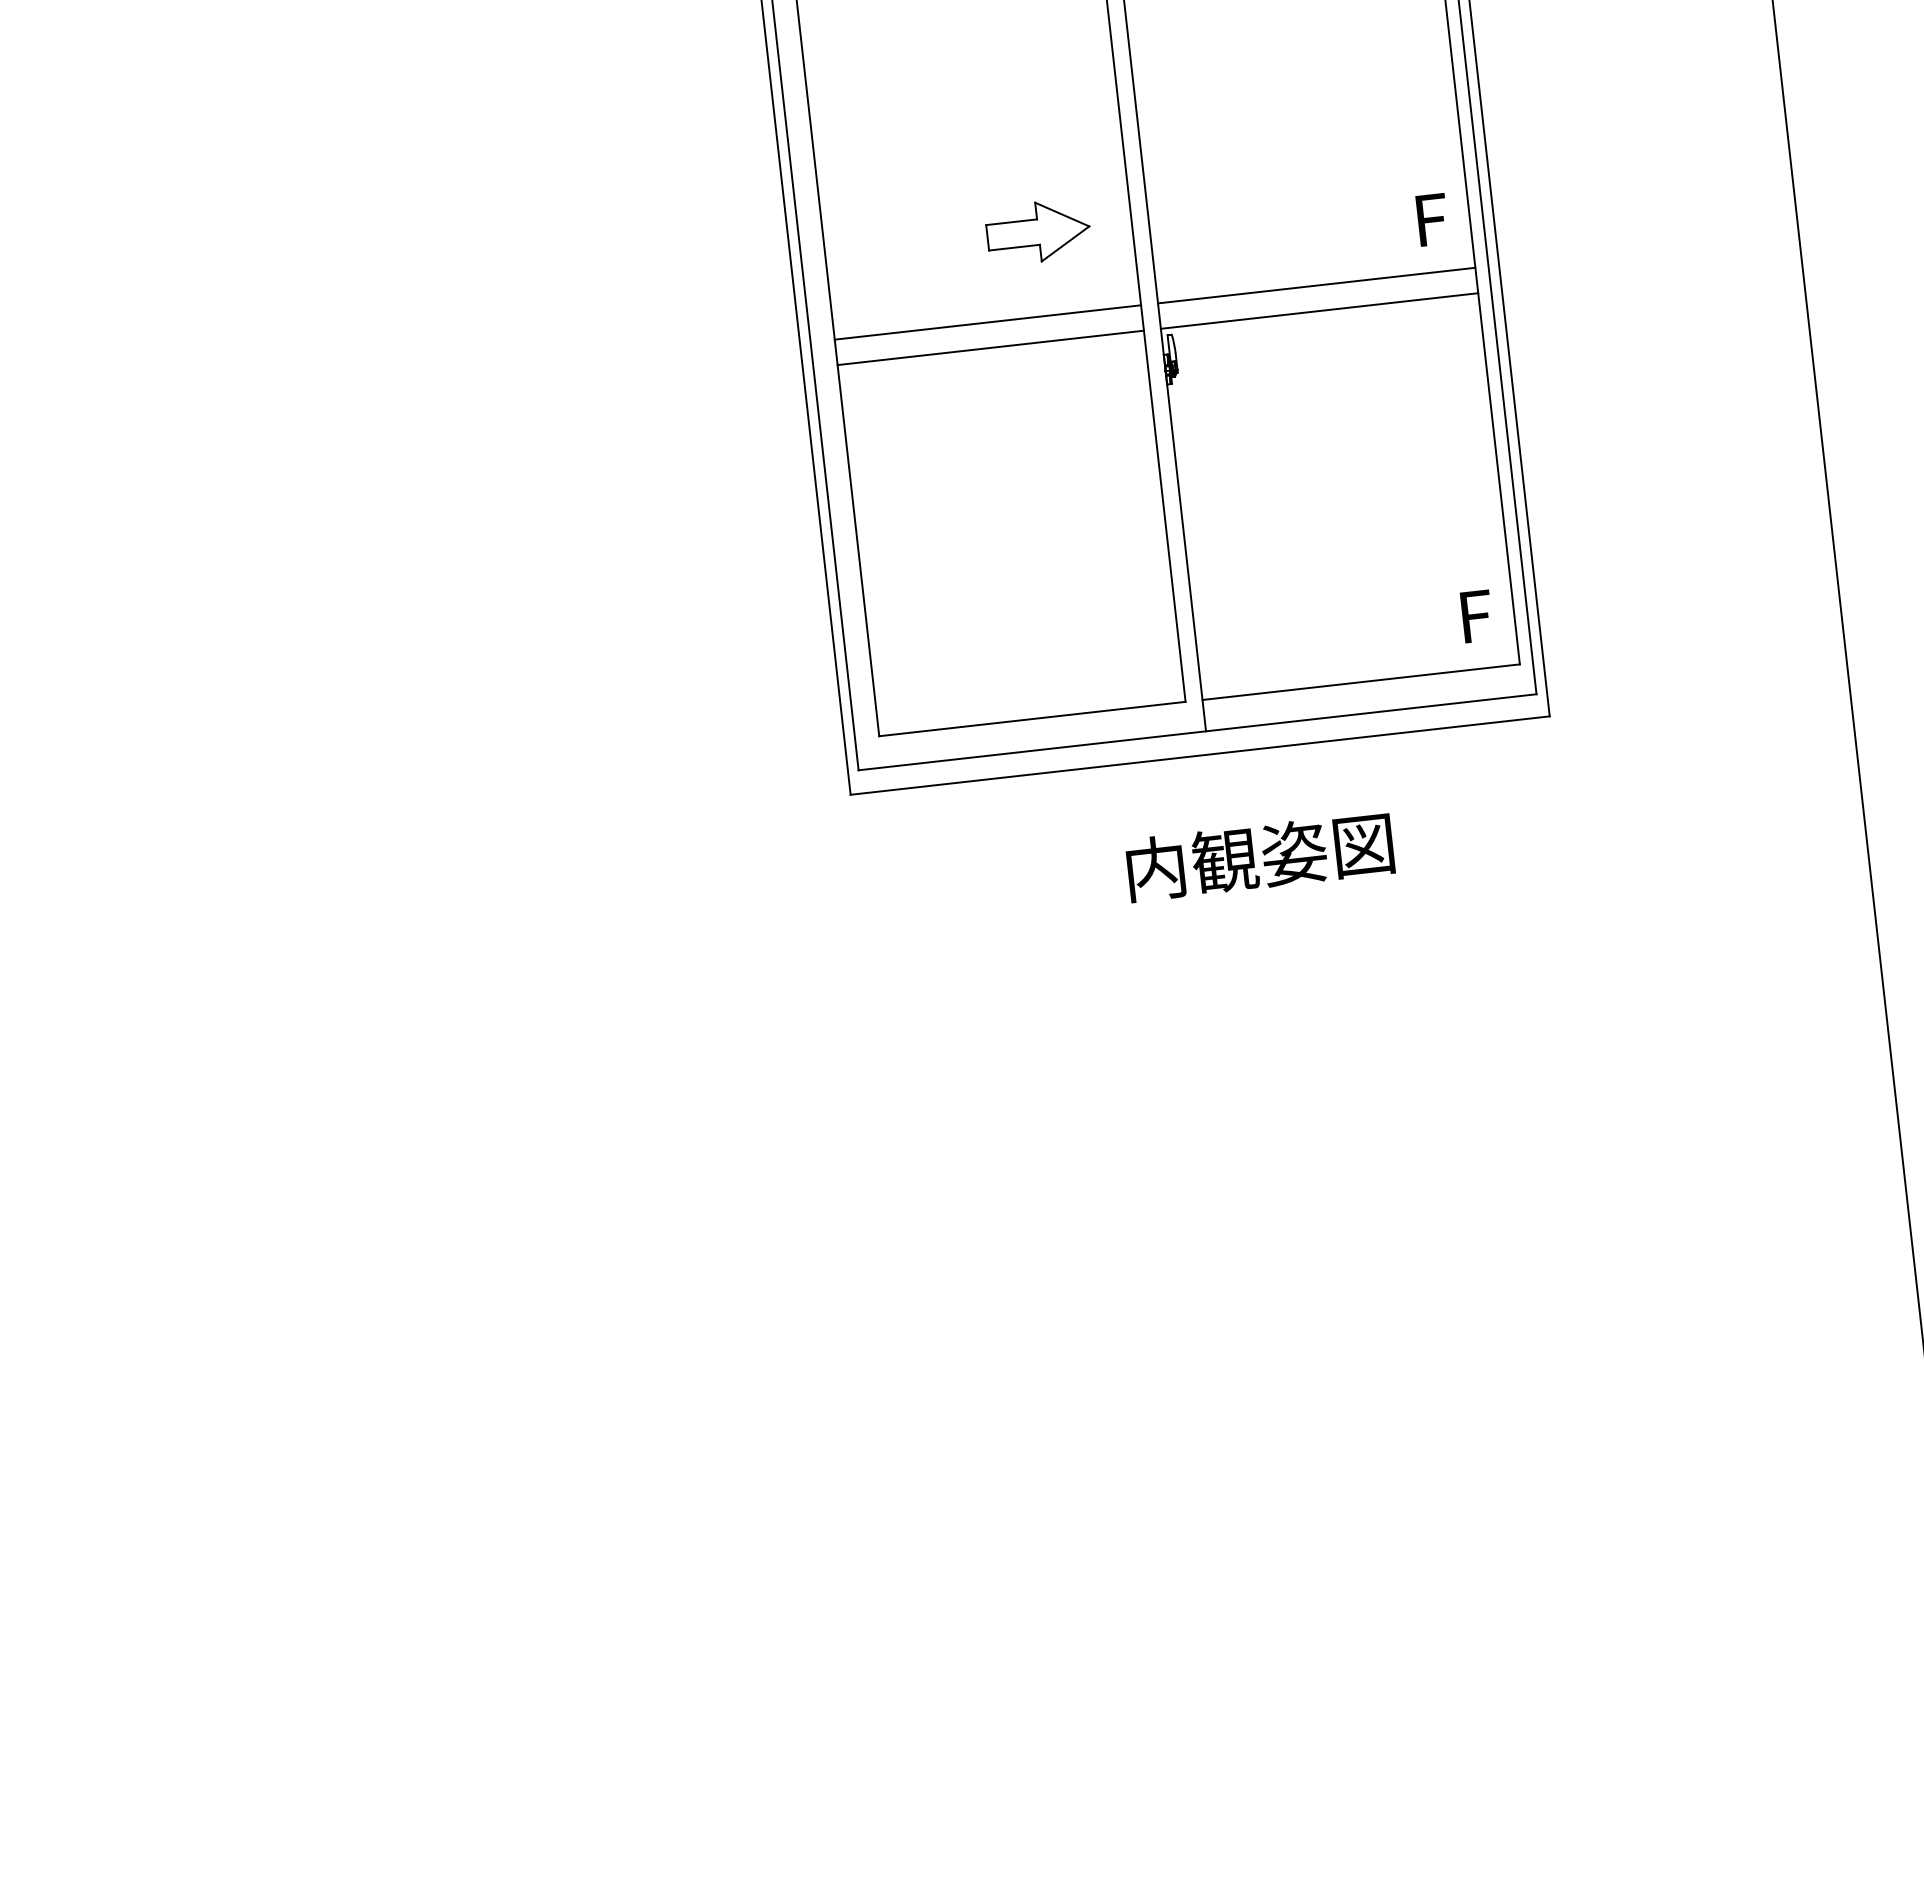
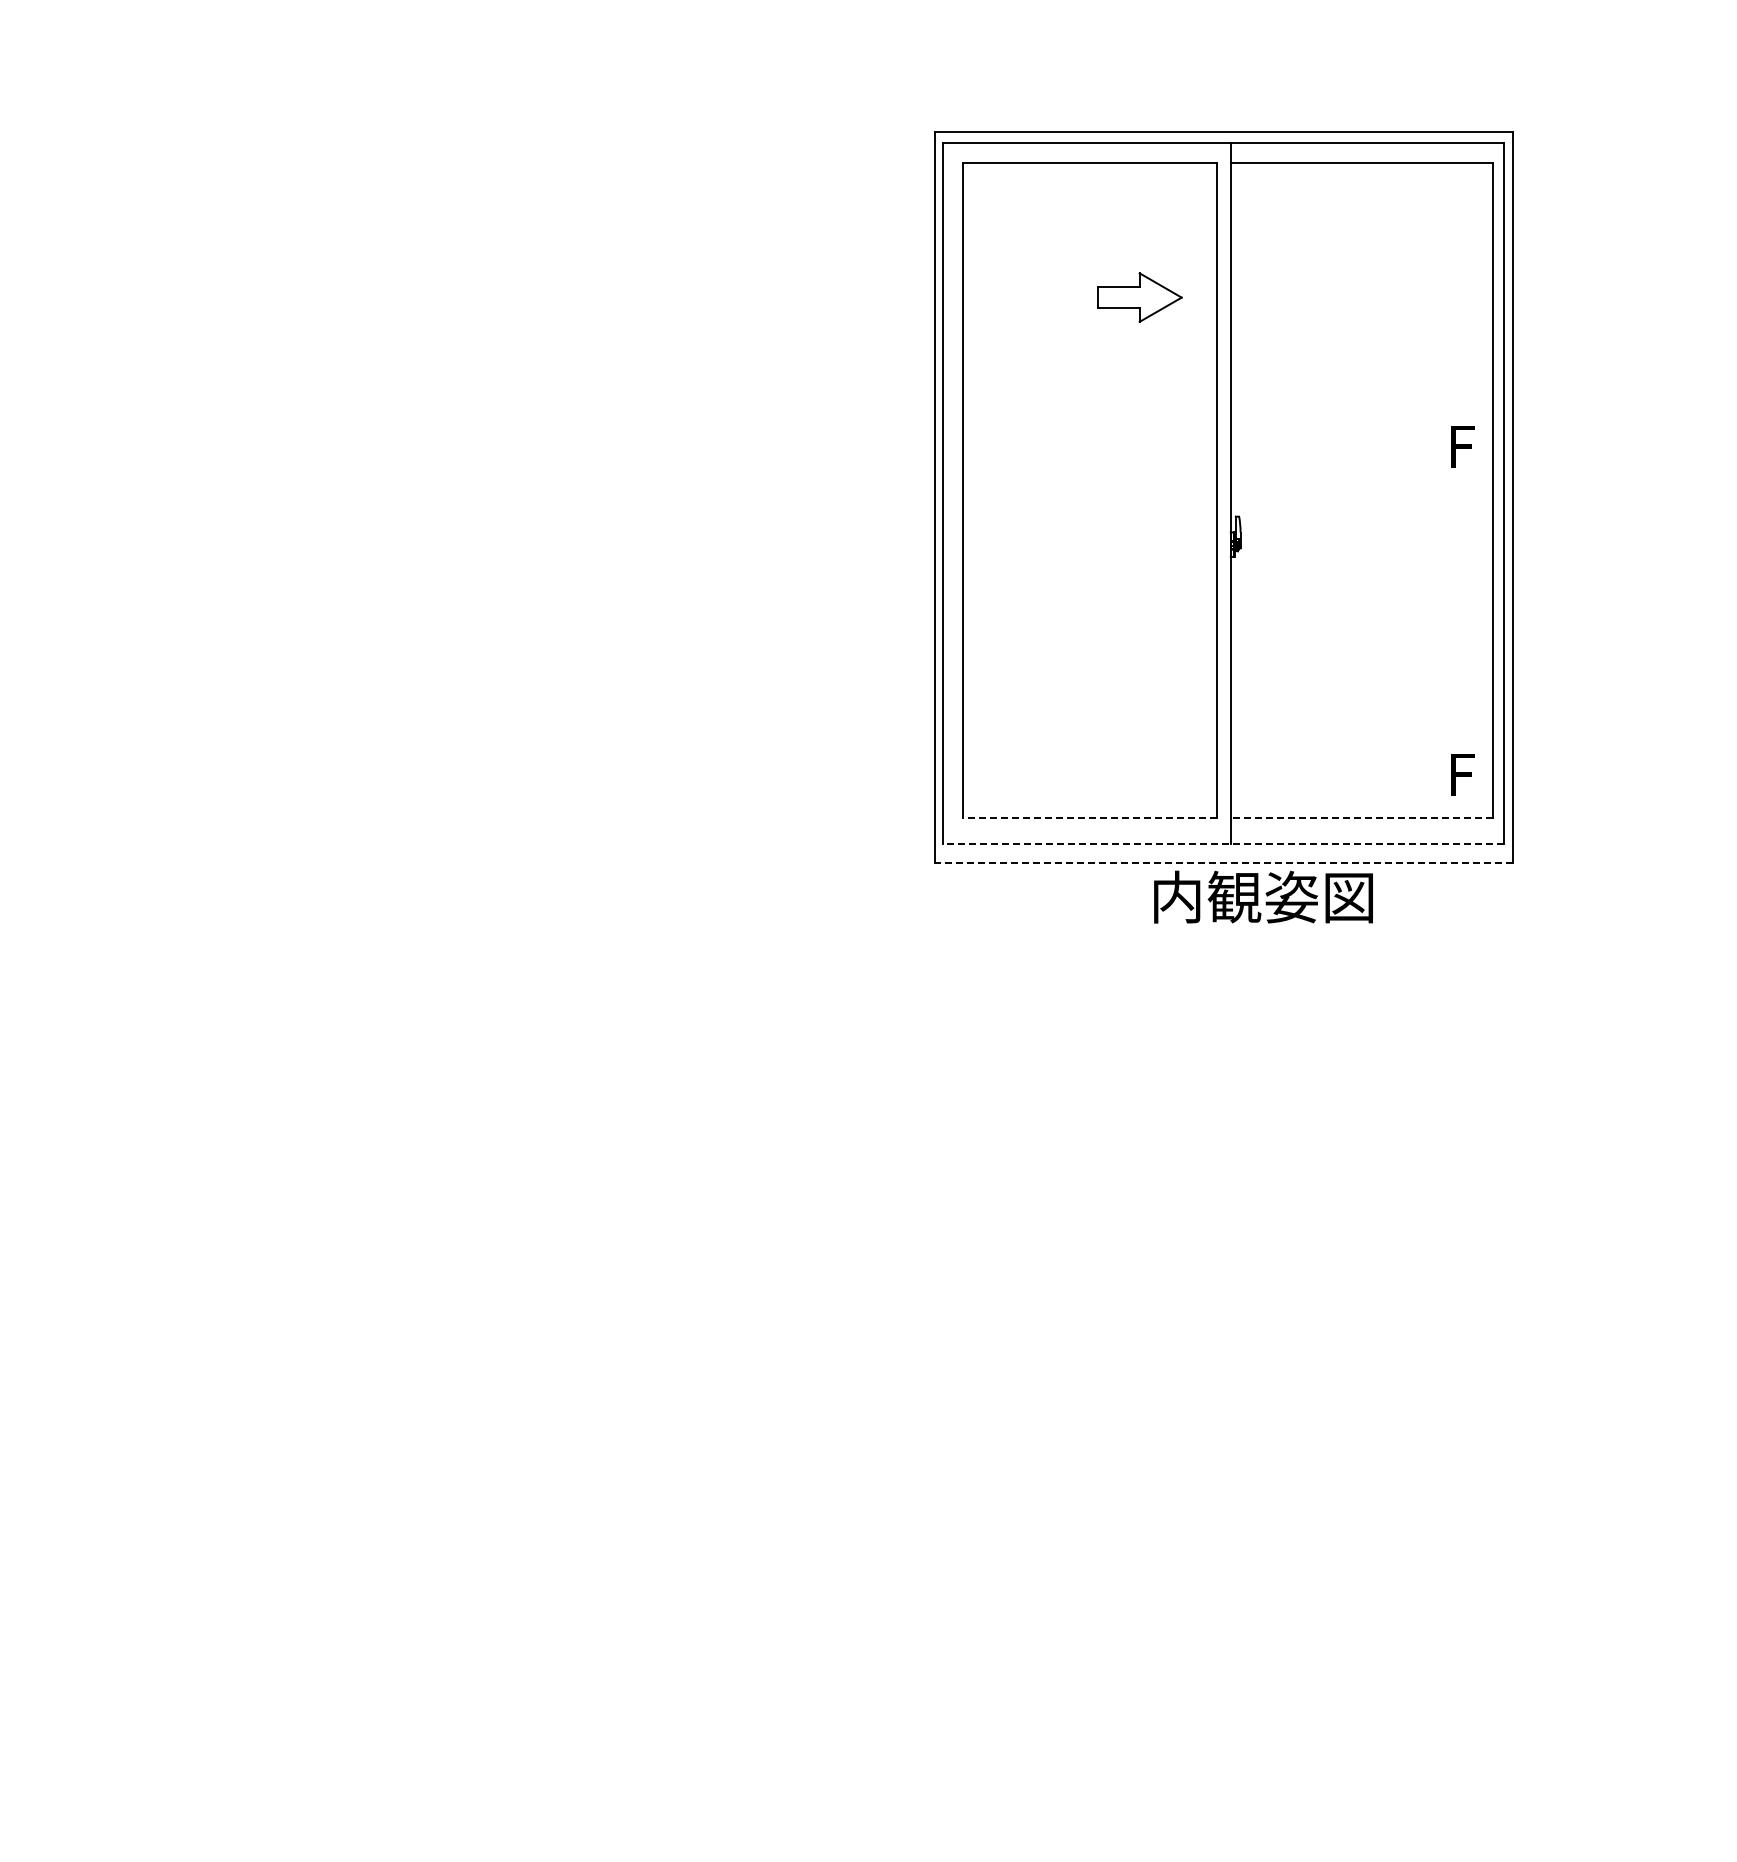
part: (1038, 231) -> (1139, 297), moved
line: (1316, 285) -> (1361, 489), removed
line: (1318, 310) -> (1361, 510), removed
line: (987, 322) -> (1089, 489), removed
line: (990, 347) -> (1089, 510), removed
line: (1360, 681) -> (1361, 817), solid -> dashed
line: (1032, 718) -> (1090, 817), solid -> dashed
line: (1197, 731) -> (1223, 843), solid -> dashed
line: (1199, 756) -> (1223, 863), solid -> dashed
text: (1260, 855) -> (1263, 896), moved

